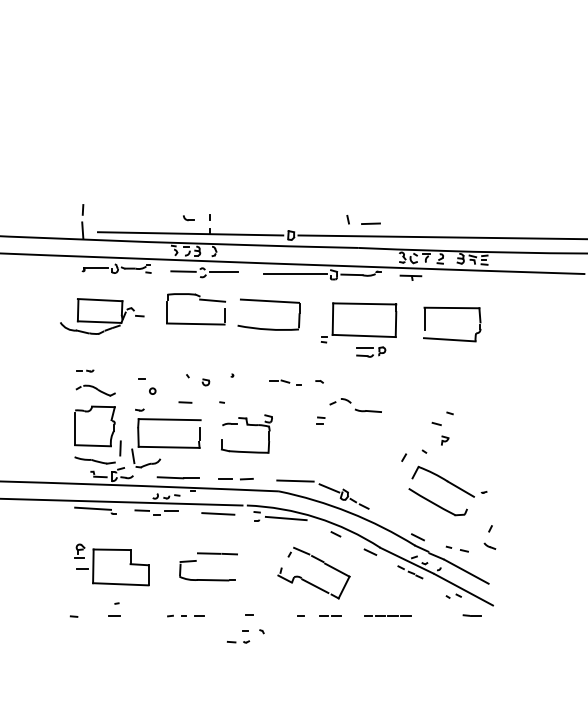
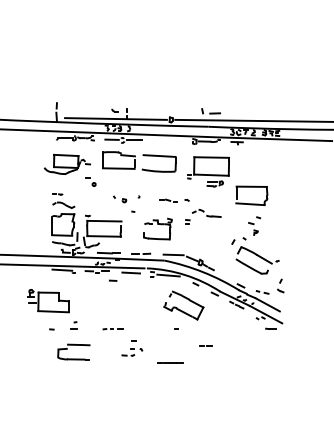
line: (295, 274) -> (173, 141), removed
part: (451, 309) -> (251, 187), moved
part: (146, 385) -> (90, 181), moved
line: (186, 402) -> (113, 280), moved
part: (246, 432) -> (157, 228), moved
part: (111, 565) -> (48, 301), moved
part: (207, 565) -> (73, 351), moved
line: (327, 614) -> (204, 345), moved
line: (387, 614) -> (170, 362), moved
part: (246, 629) -> (132, 348), moved

